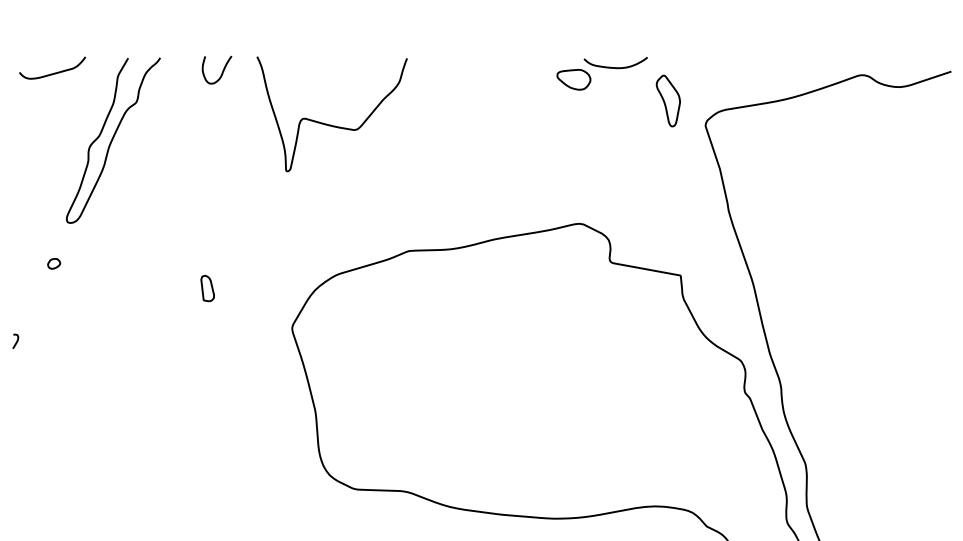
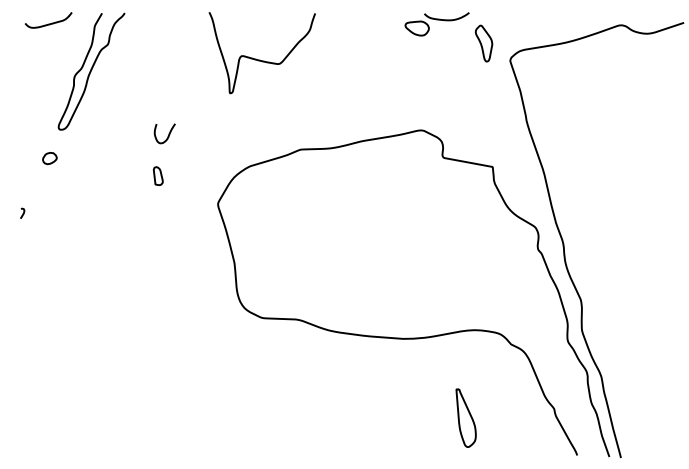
curve: (222, 69) -> (168, 133), moved
curve: (329, 123) -> (260, 59), moved
part: (53, 263) -> (49, 158), size x1.6

